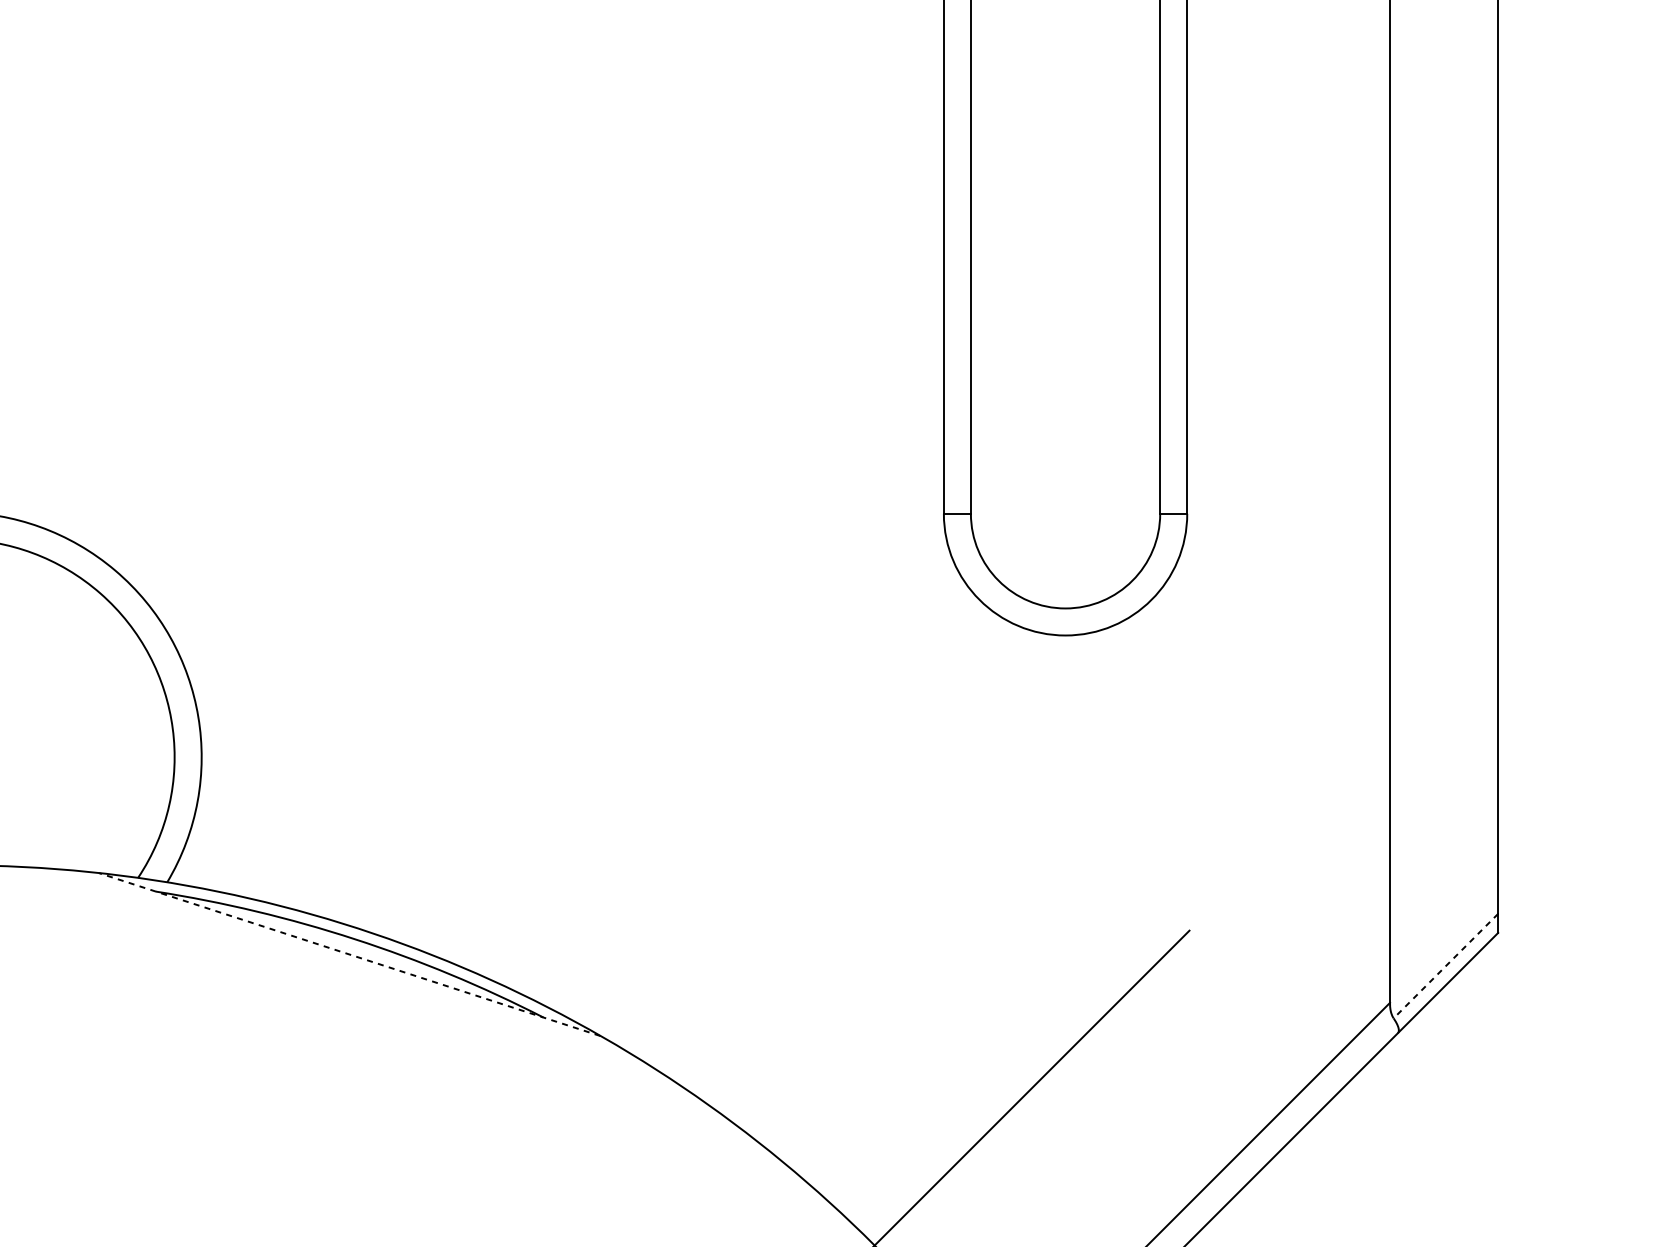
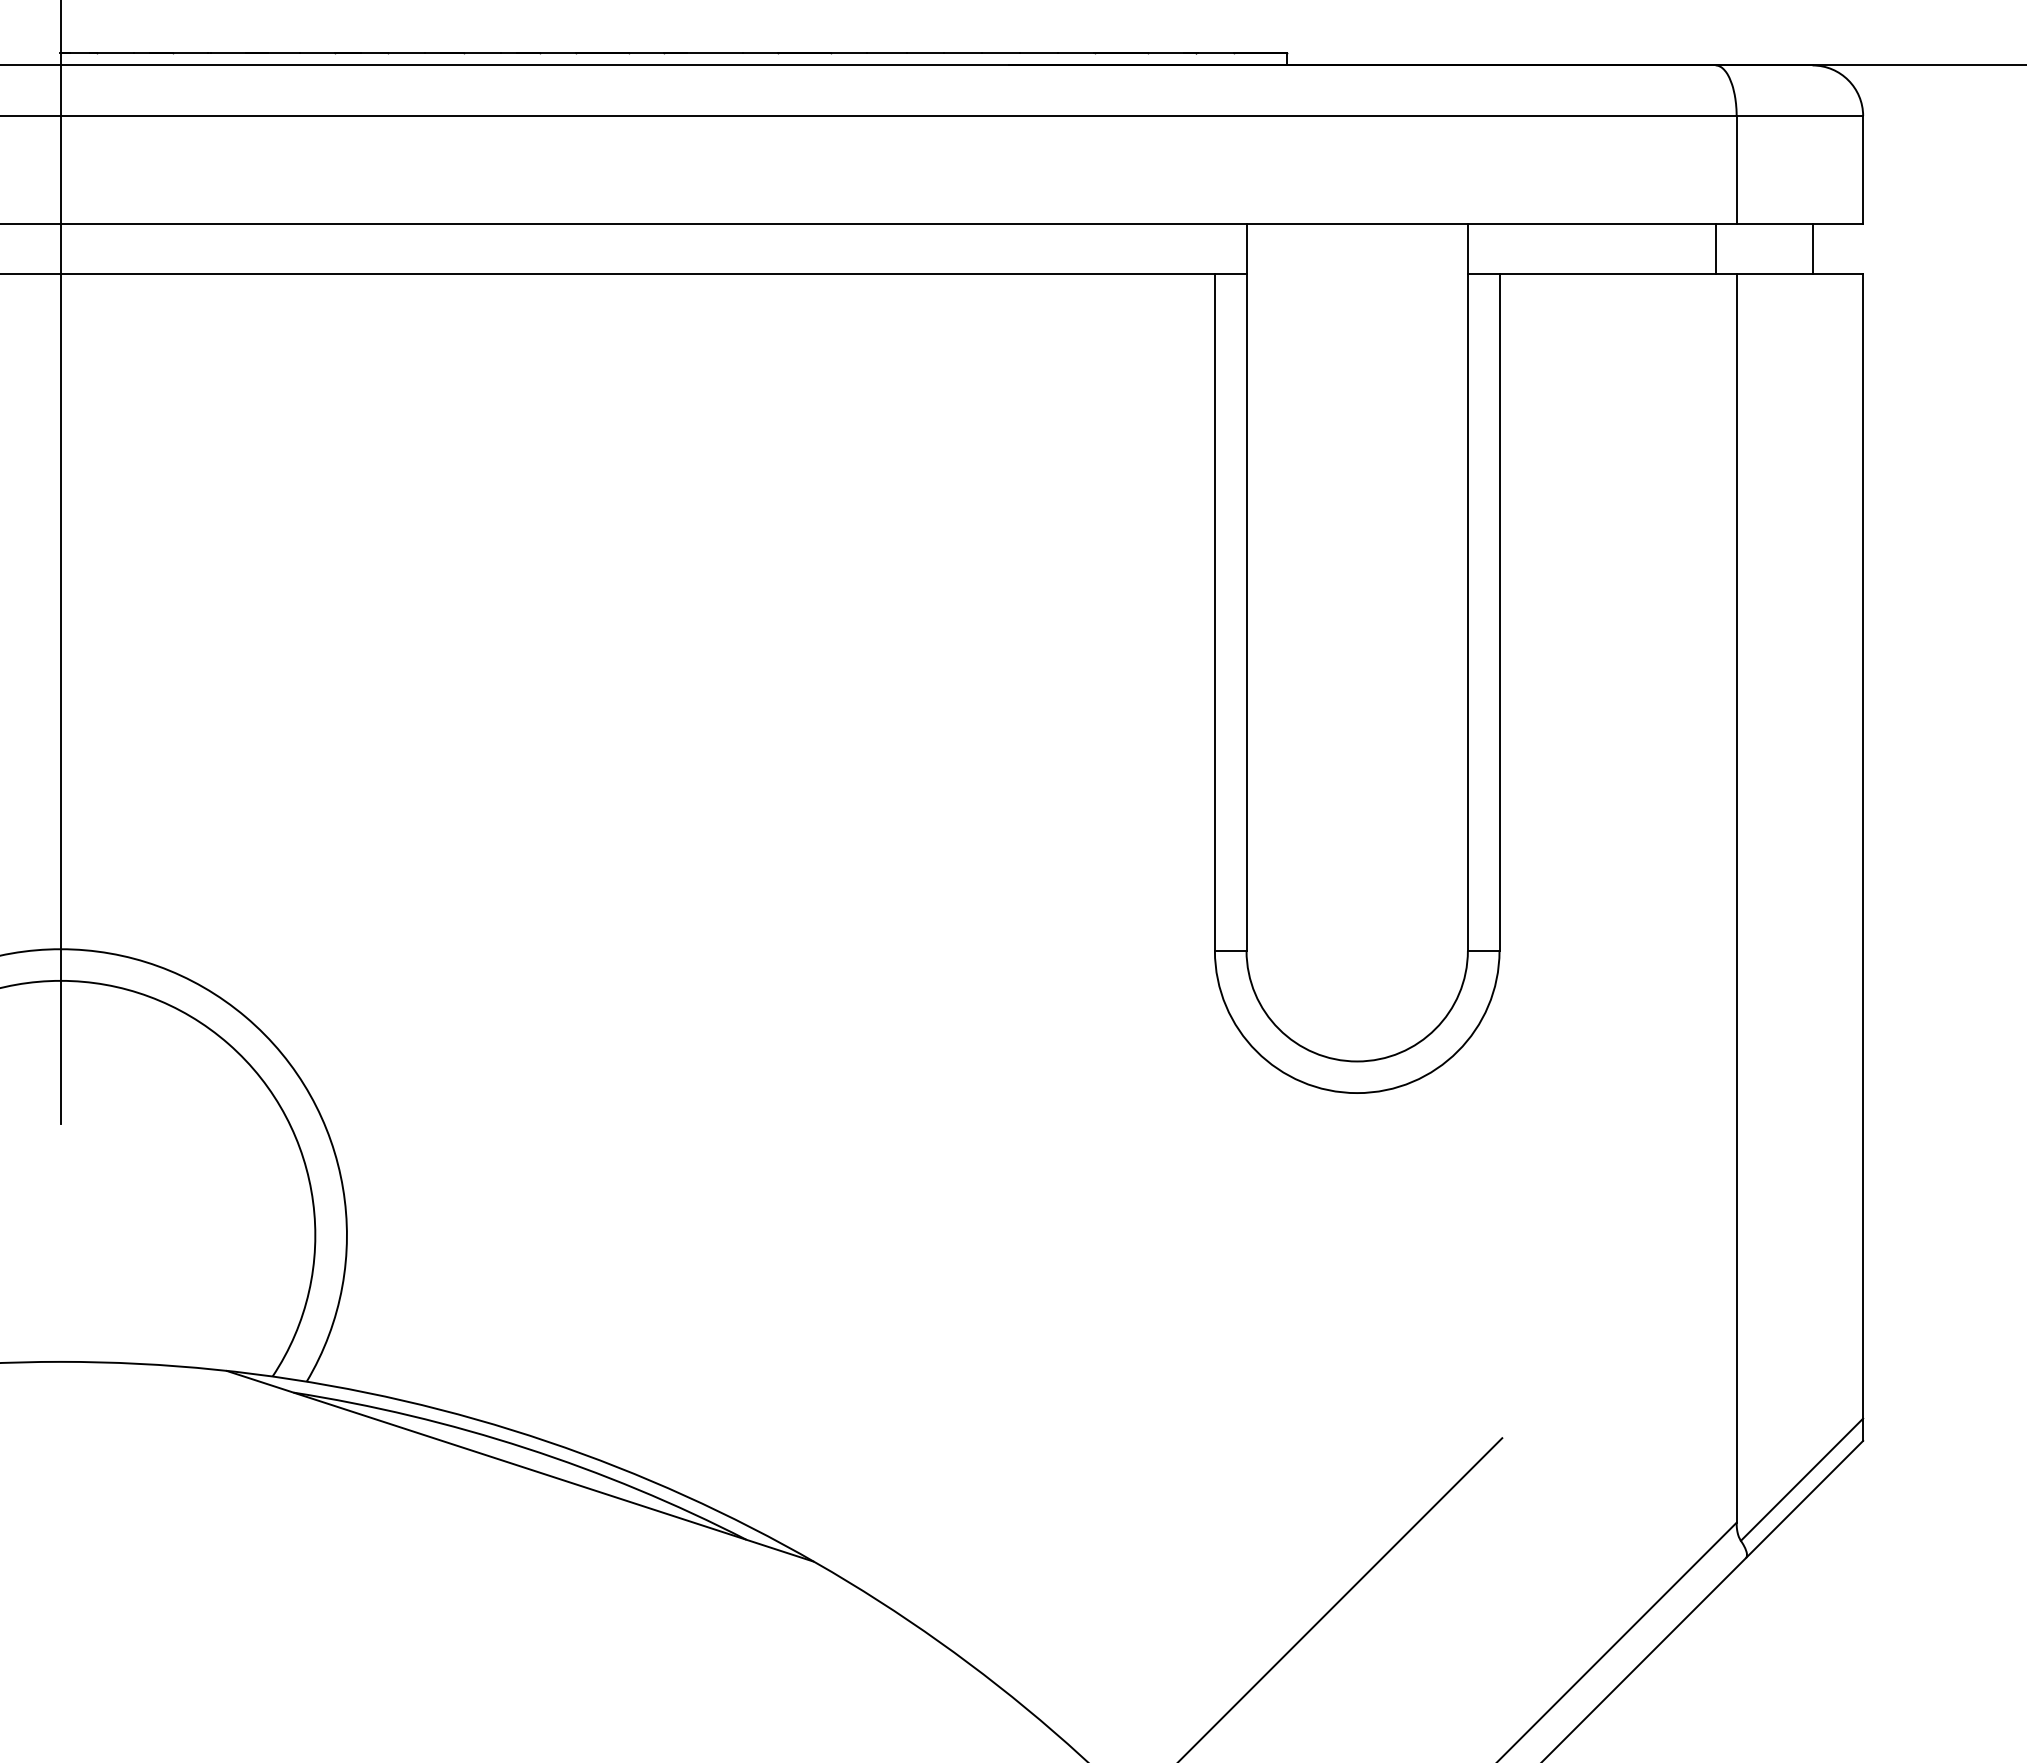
line: (349, 954) -> (519, 1466), dashed -> solid
line: (1445, 966) -> (1801, 1480), dashed -> solid

